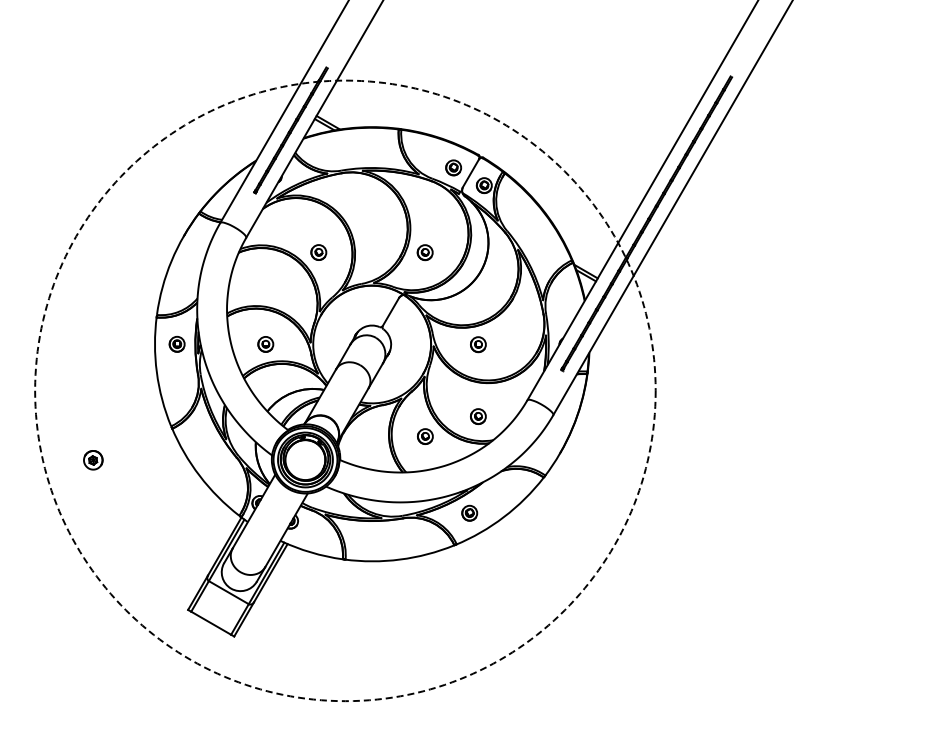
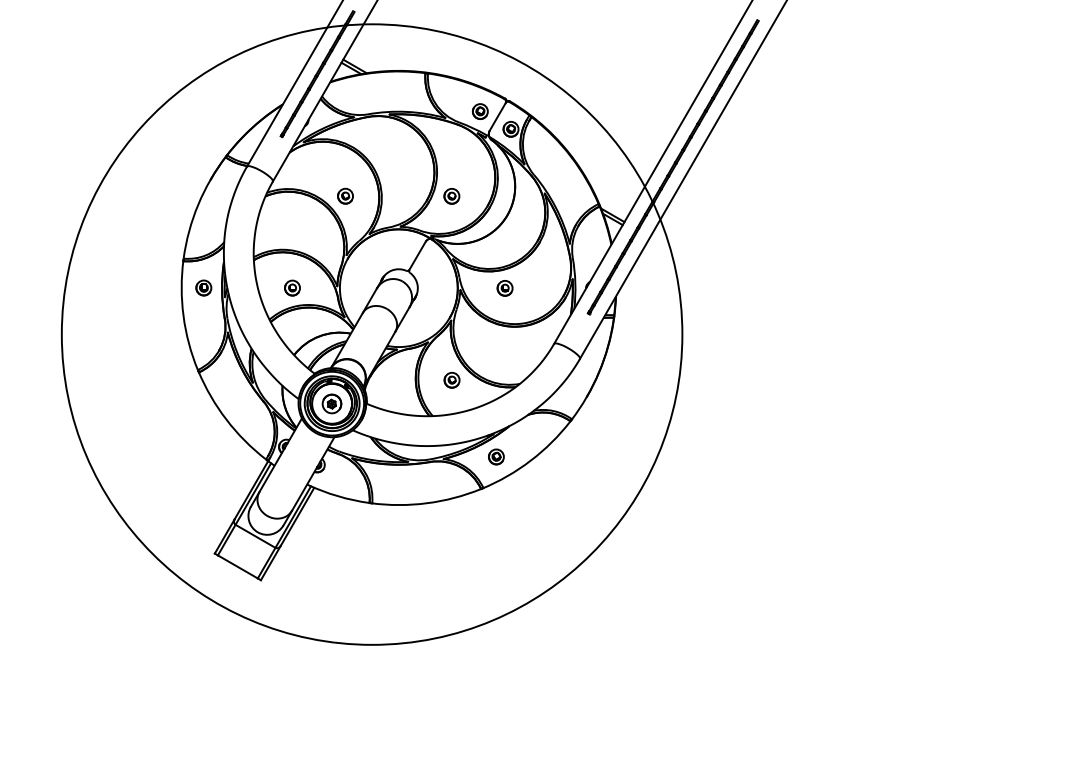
circle: (344, 390) -> (371, 334), dashed -> solid
part: (477, 415) -> (504, 359), removed
part: (92, 459) -> (331, 403), moved

